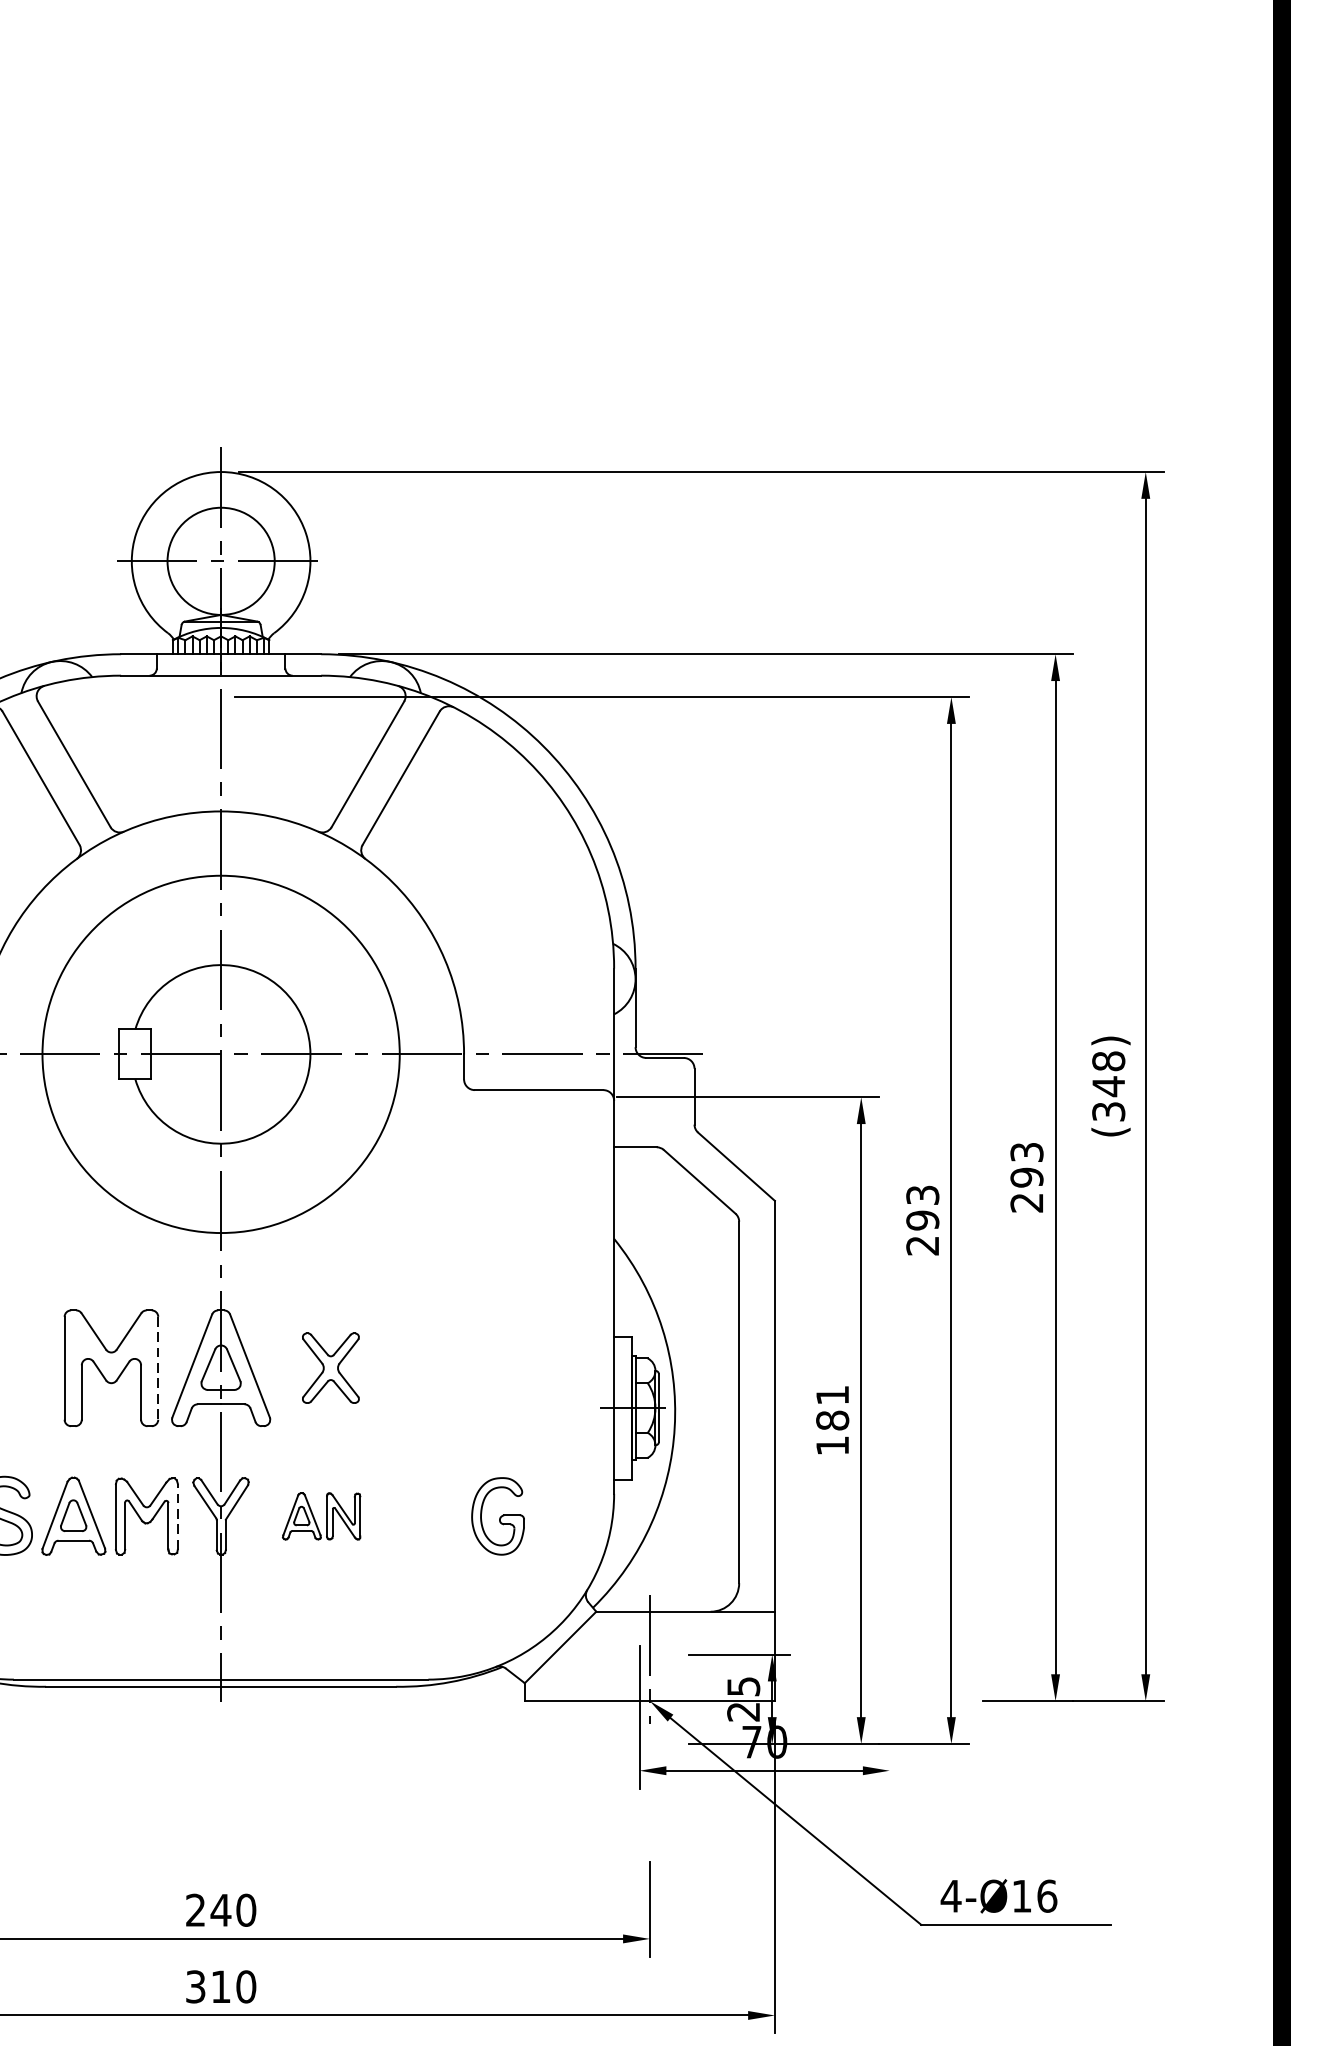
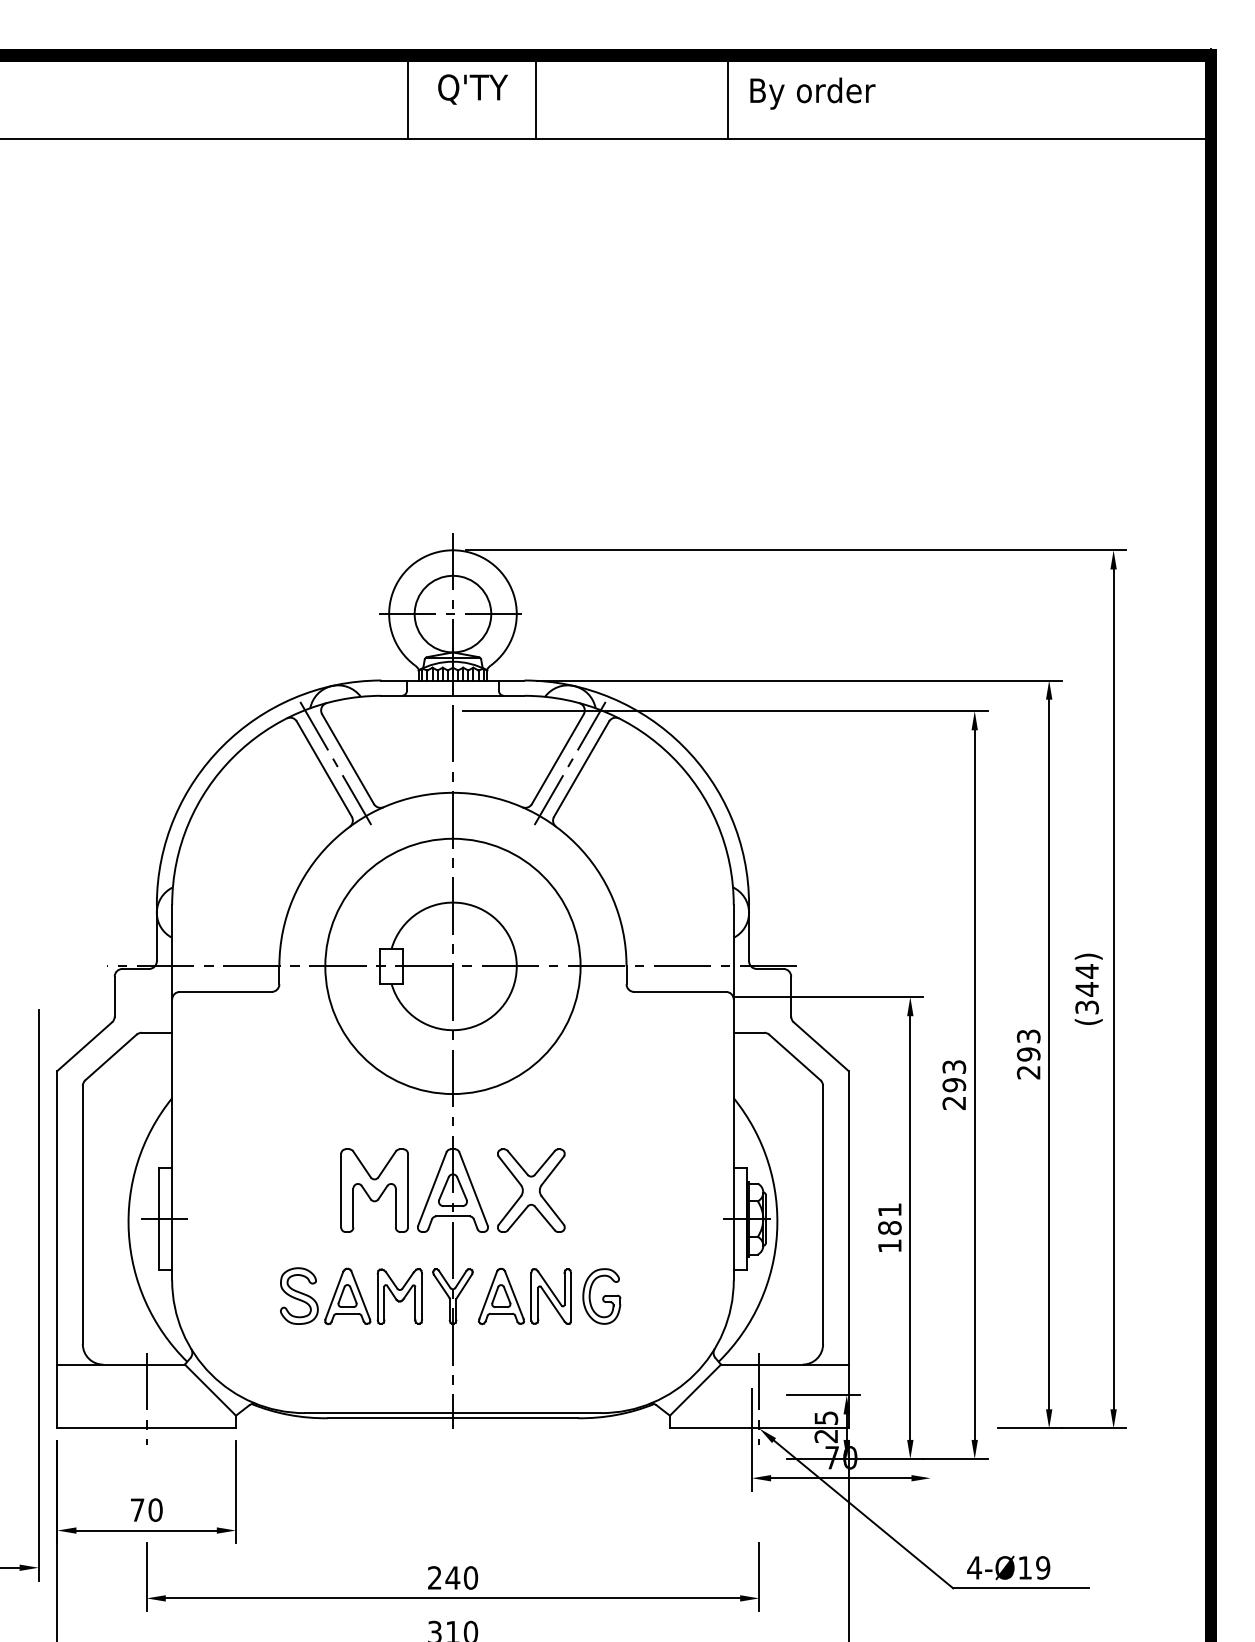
line: (56, 770) -> (335, 763), added
line: (384, 770) -> (569, 763), added
text: (1107, 1061) -> (1086, 971), (348) -> (344)
line: (158, 1368) -> (408, 1190), dashed -> solid
part: (331, 1368) -> (531, 1190), size x1.67
line: (178, 1516) -> (422, 1296), dashed -> solid
part: (321, 1516) -> (524, 1296), size x1.67
part: (497, 1516) -> (601, 1296), moved
text: (1047, 1895) -> (1043, 1567), 4-Ø16 -> 4-Ø19

